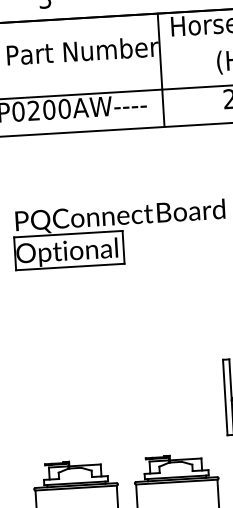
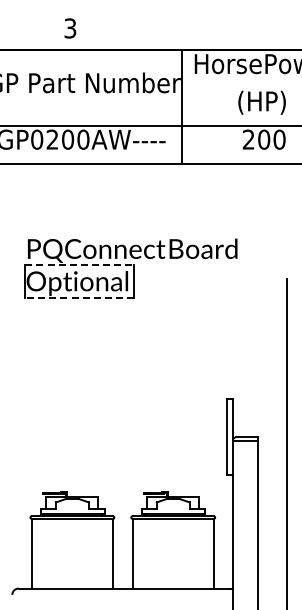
line: (69, 233) -> (80, 264), solid -> dashed
line: (70, 266) -> (79, 297), solid -> dashed

